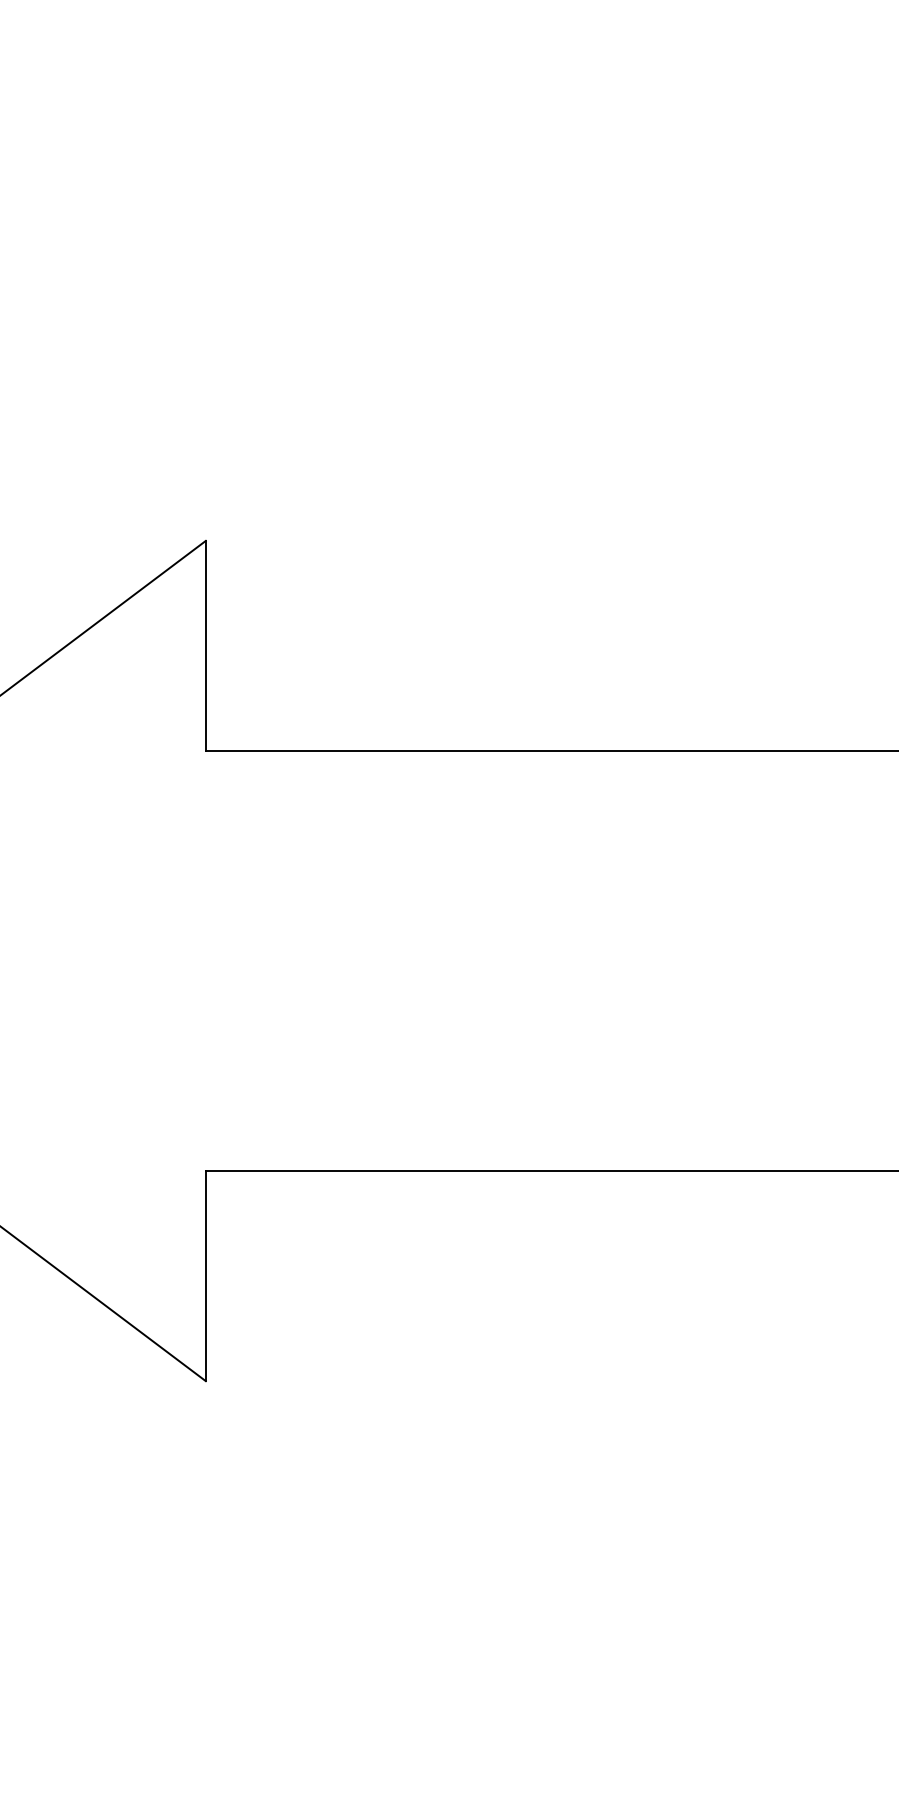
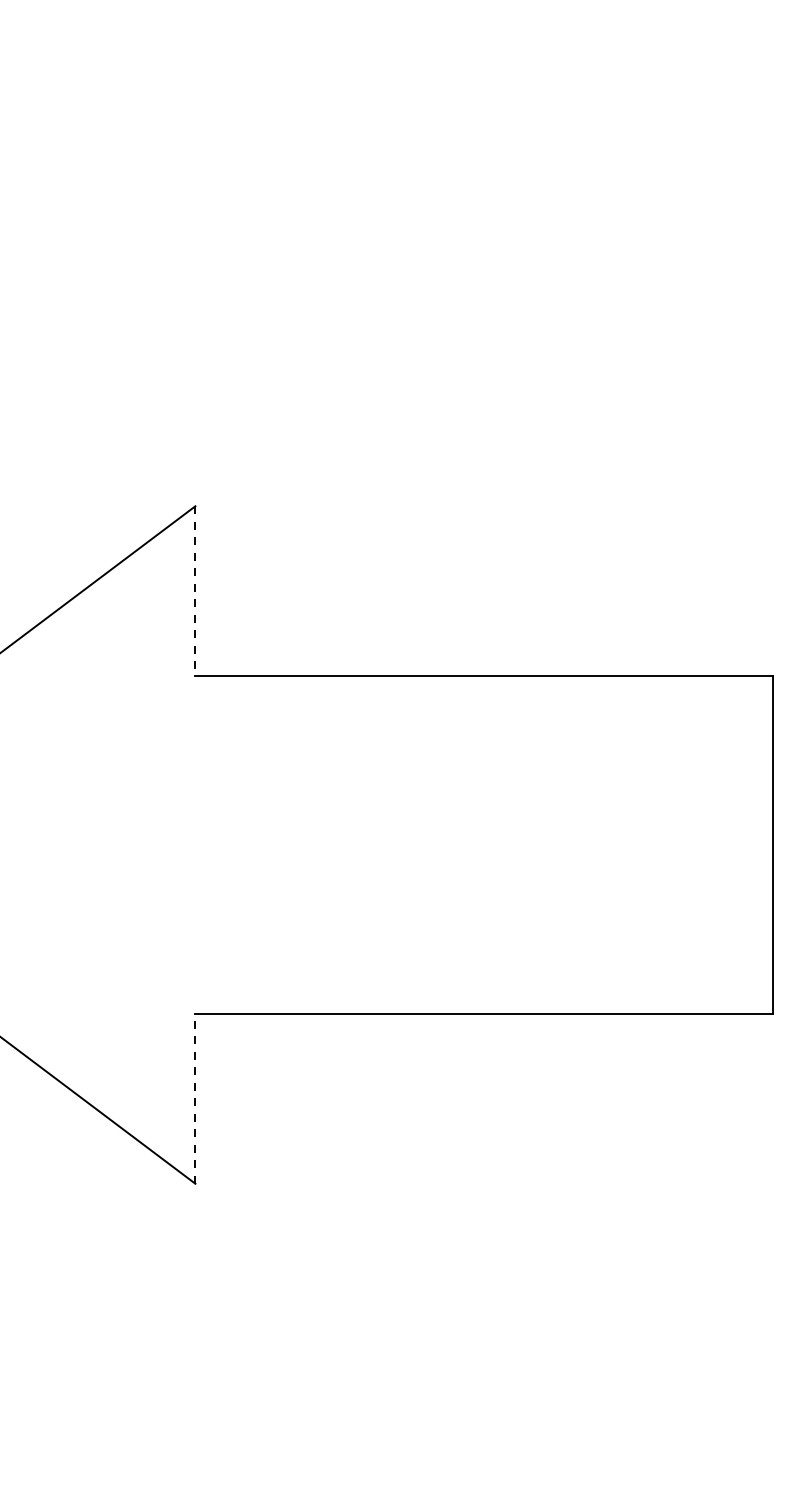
line: (205, 645) -> (195, 590), solid -> dashed
line: (205, 1276) -> (195, 1099), solid -> dashed

